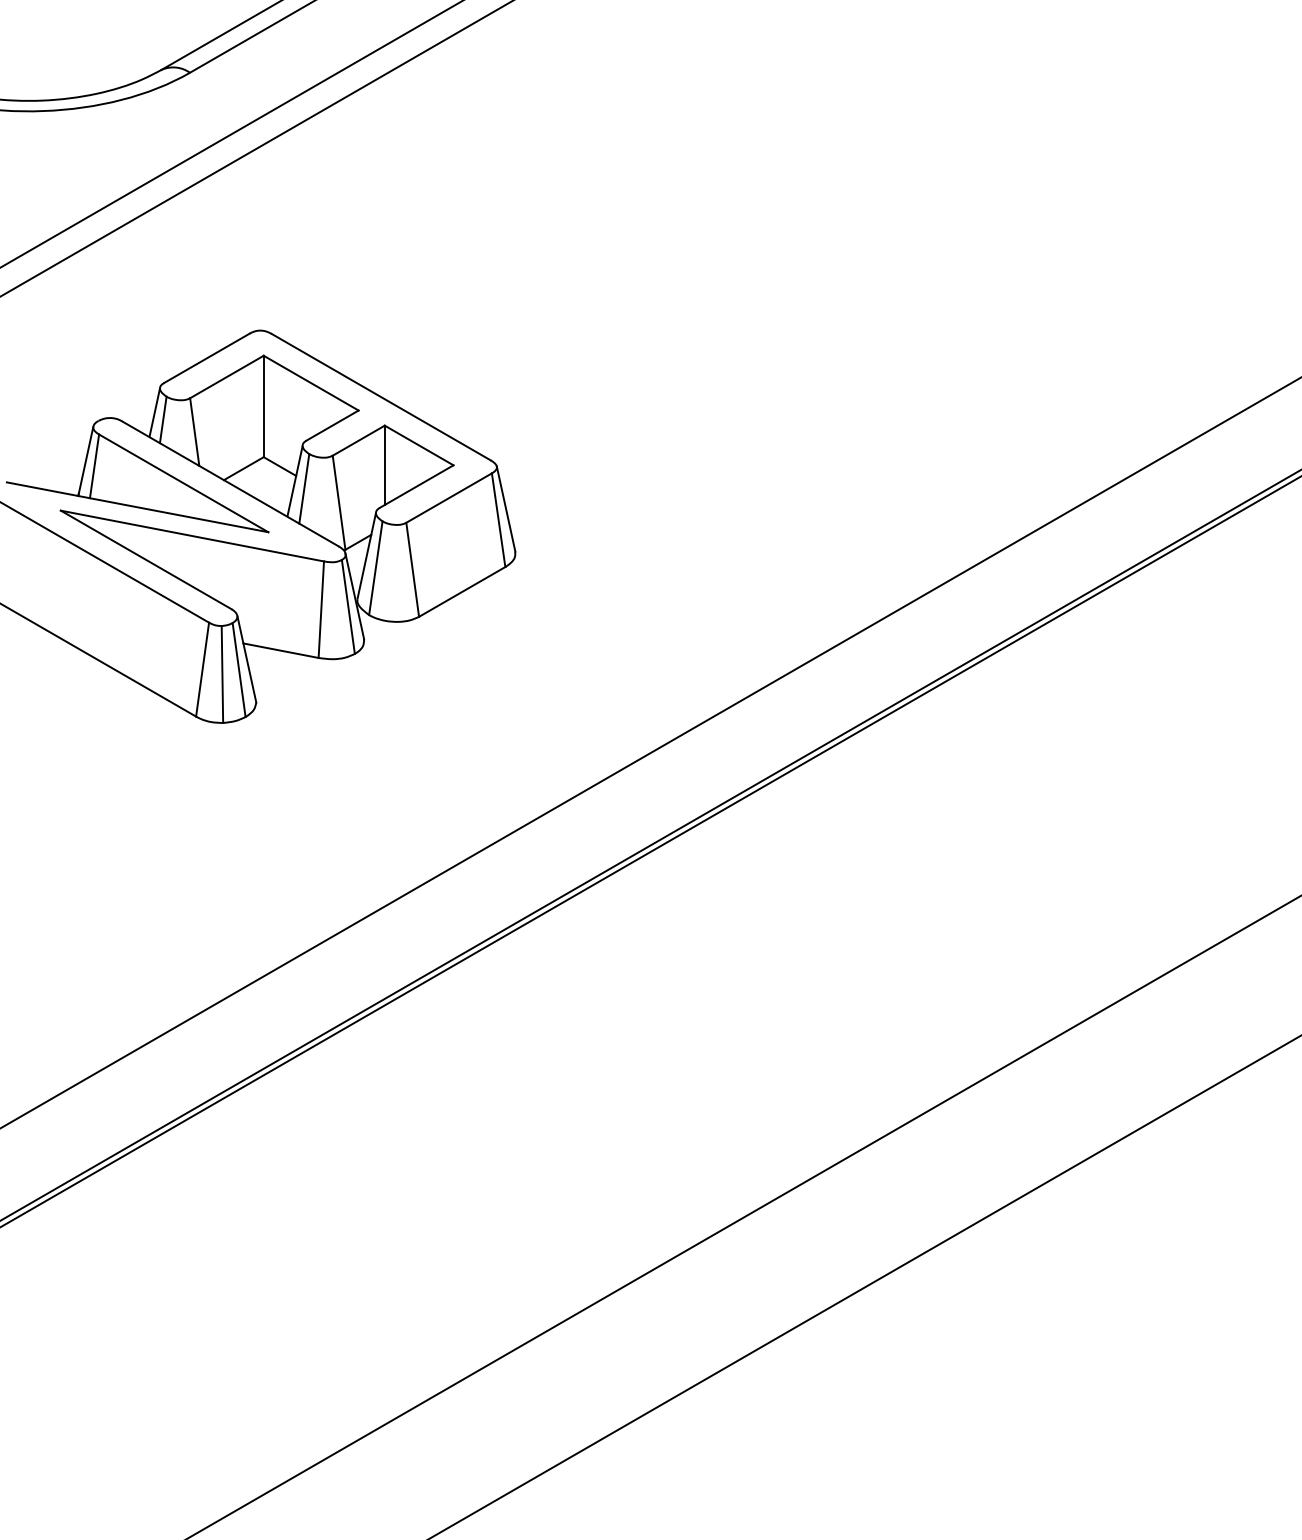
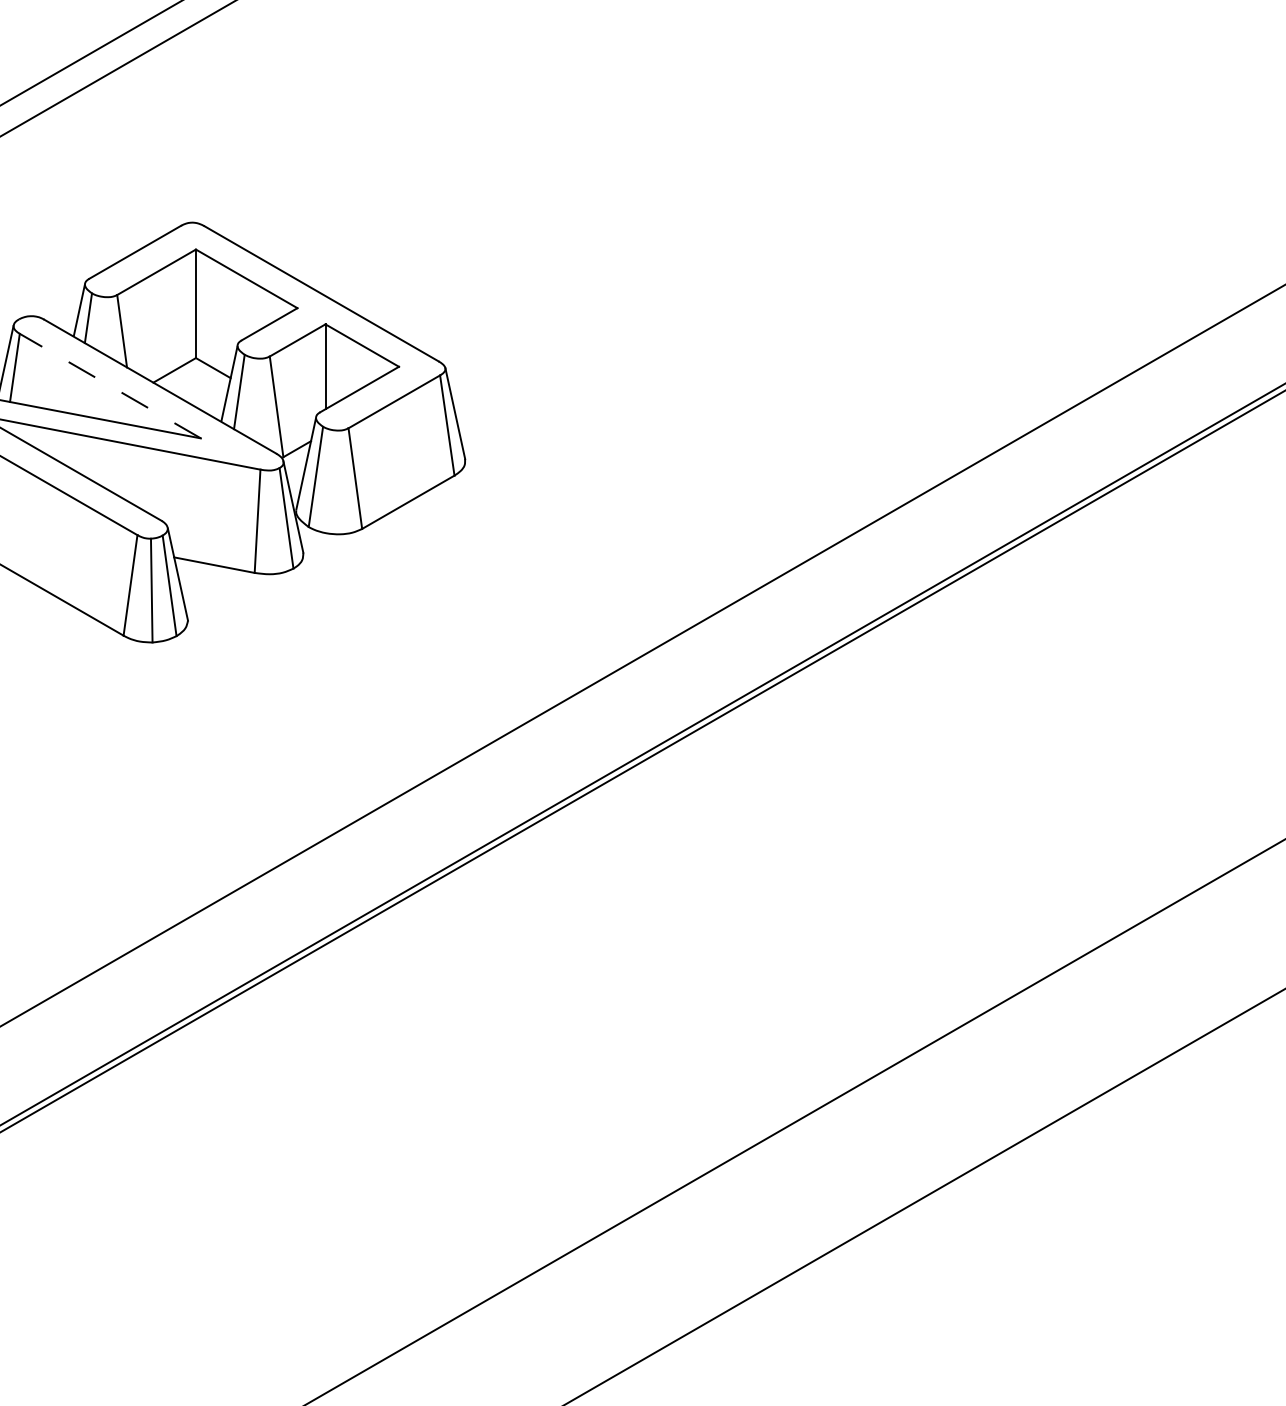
line: (183, 483) -> (110, 386), solid -> dashed

